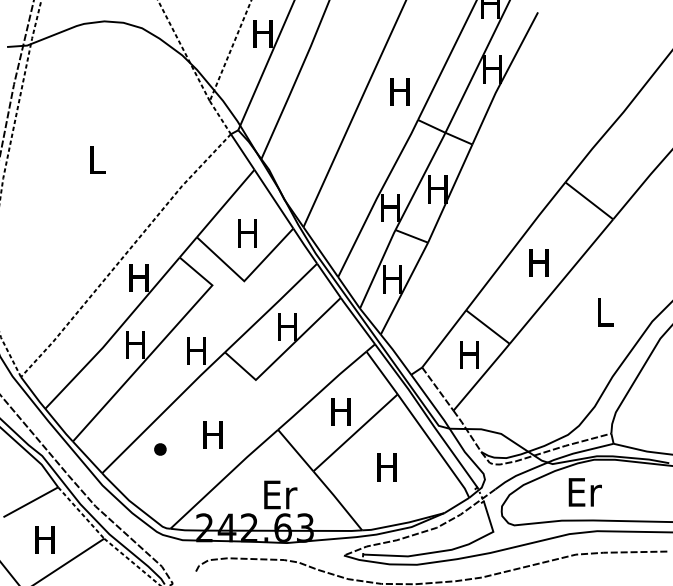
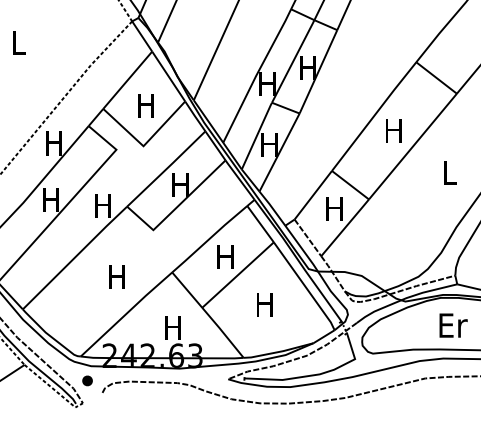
part: (160, 449) -> (87, 380), moved
text: (584, 492) -> (452, 325), moved
text: (280, 494) -> (174, 327), Er -> H

